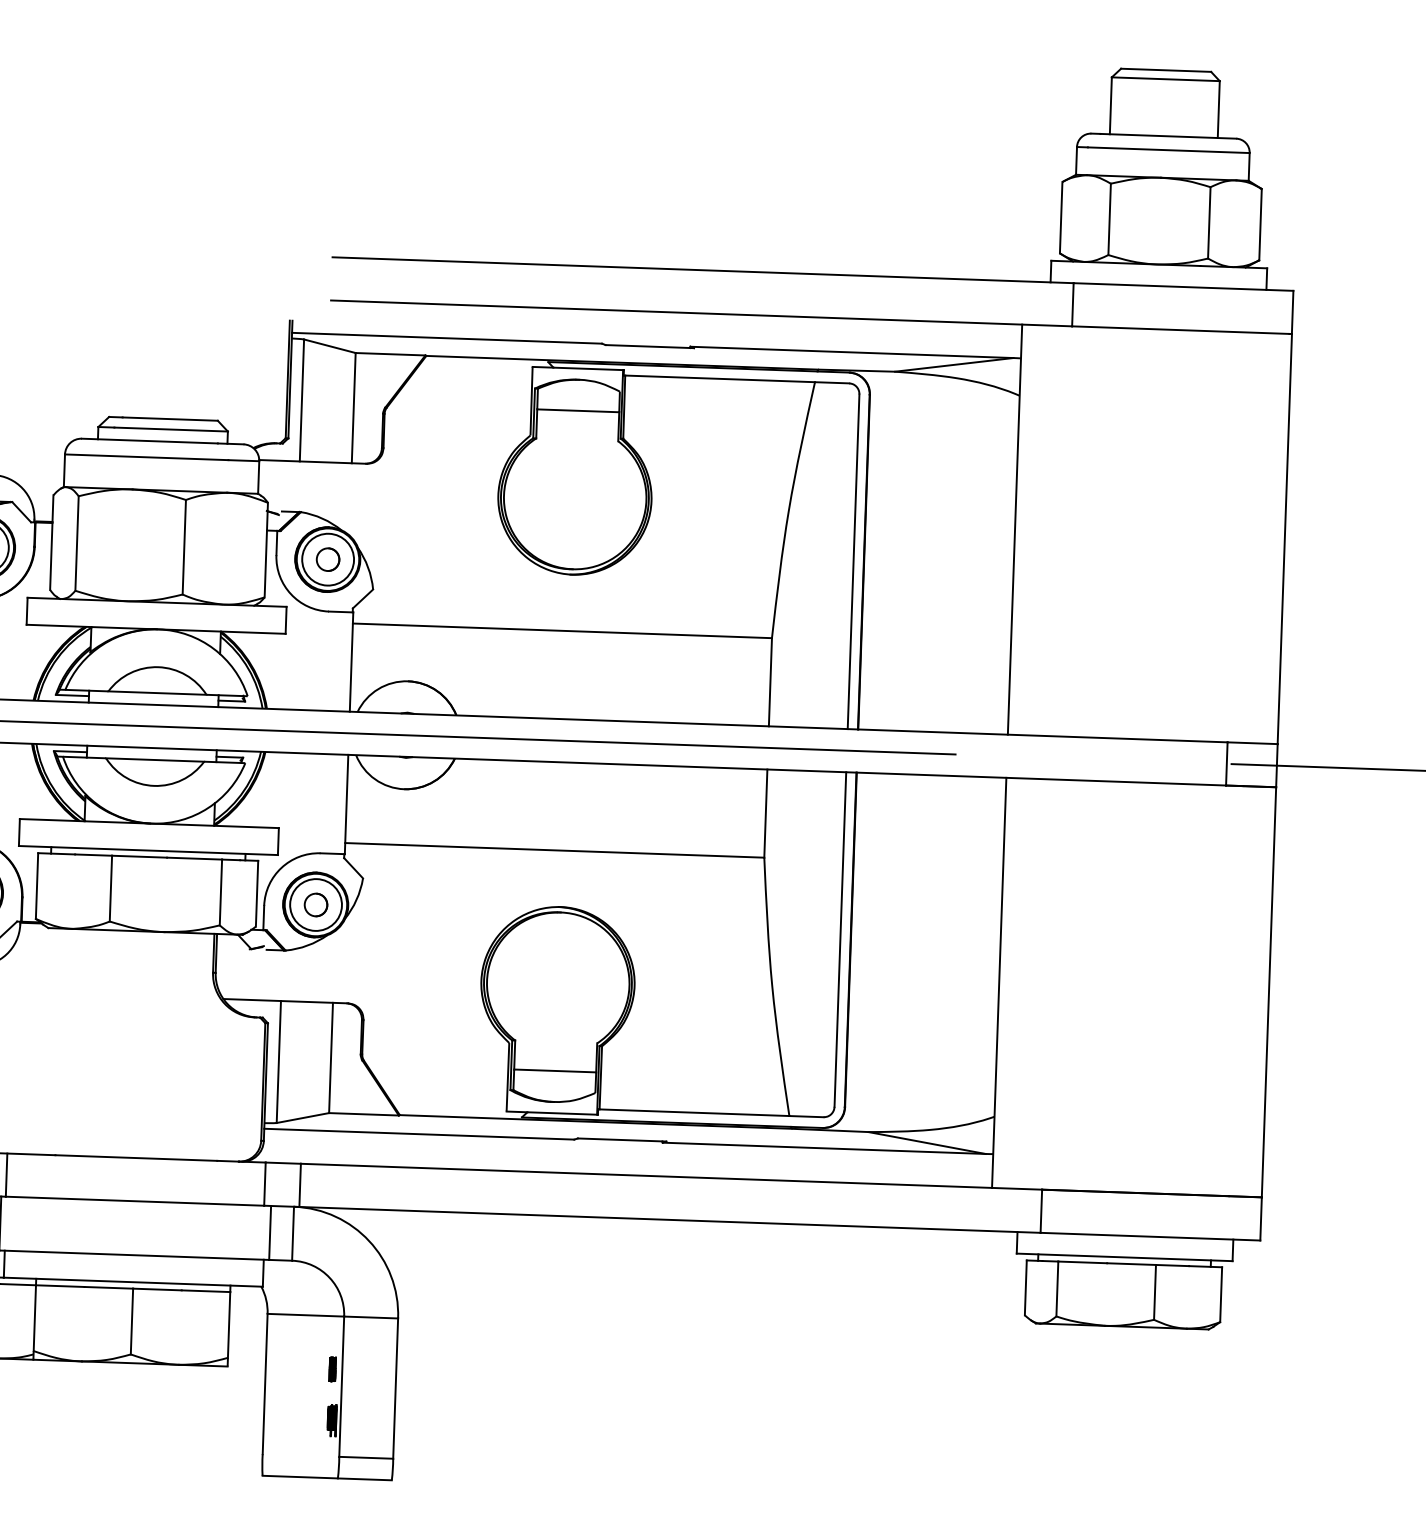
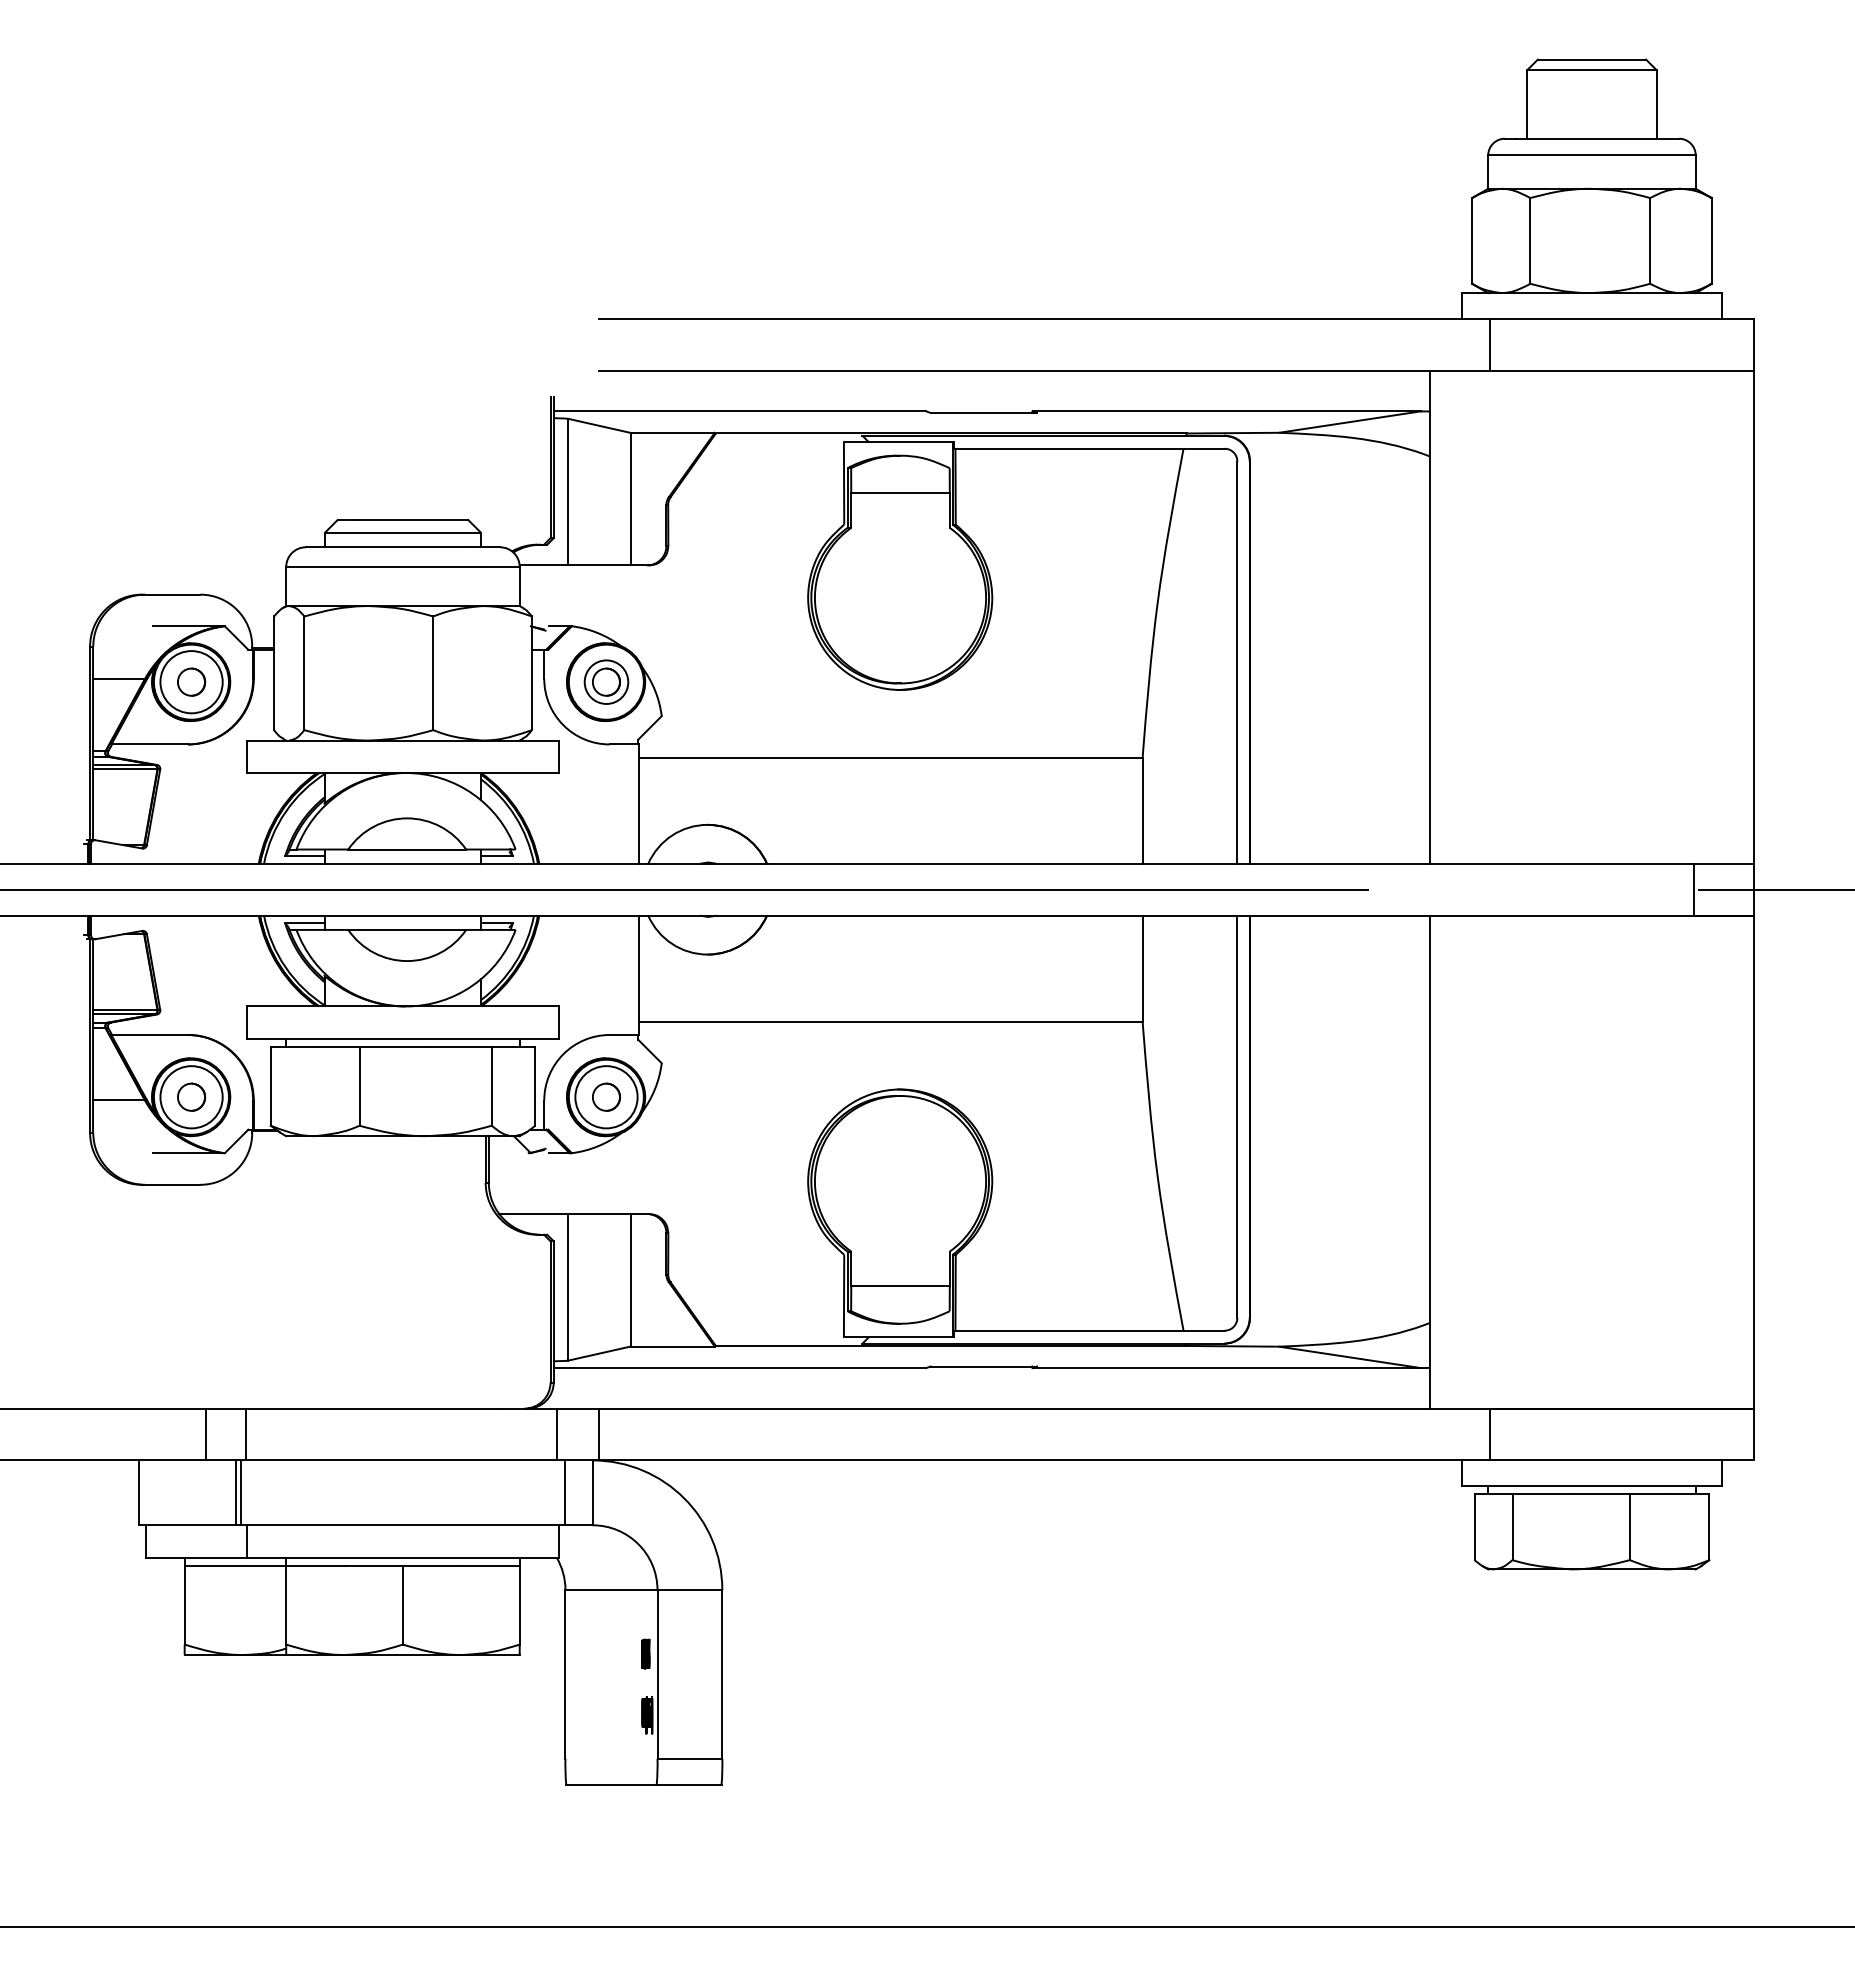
circle: (328, 559) -> (606, 682), size x0.7

